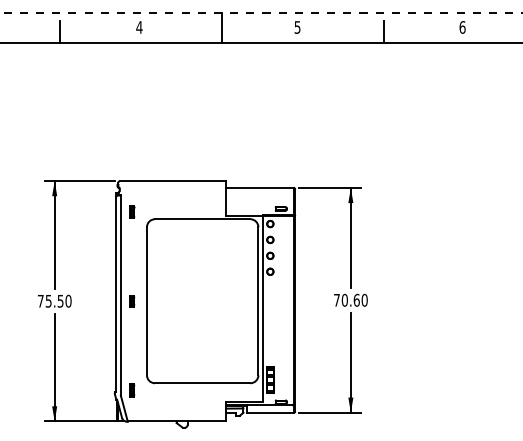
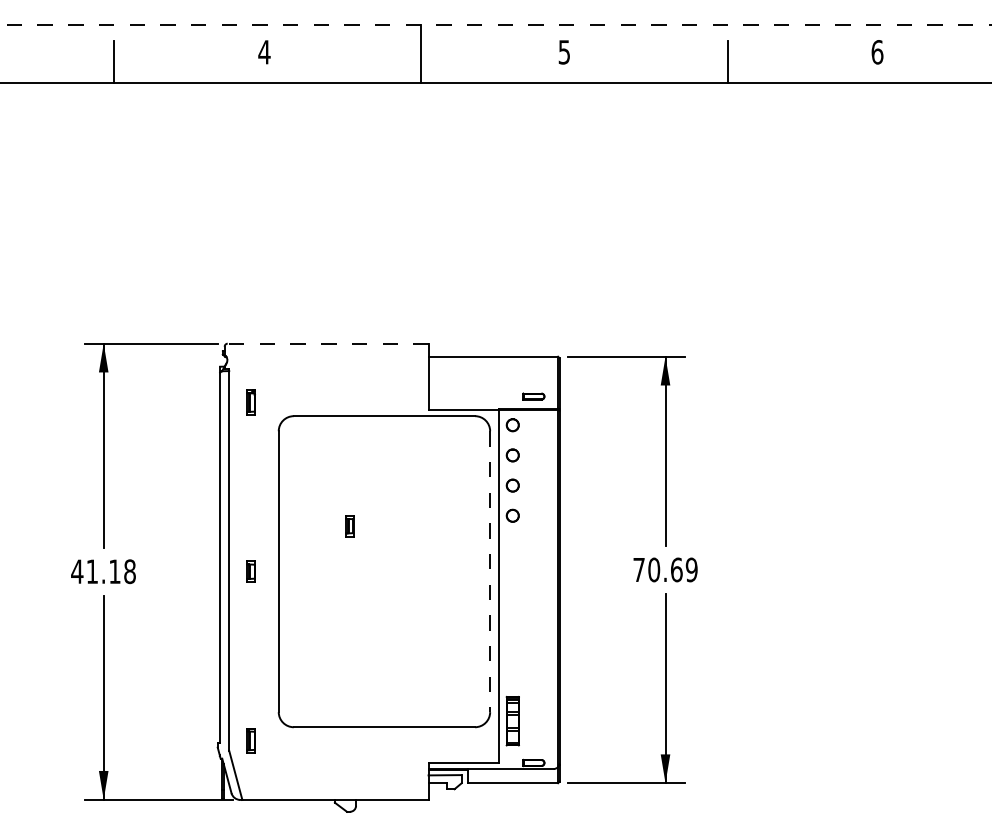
line: (173, 181) -> (329, 344), solid -> dashed
part: (184, 277) -> (349, 526), added
text: (364, 300) -> (691, 570), 70.60 -> 70.69
text: (54, 301) -> (103, 572), 75.50 -> 41.18
line: (258, 301) -> (490, 572), solid -> dashed

